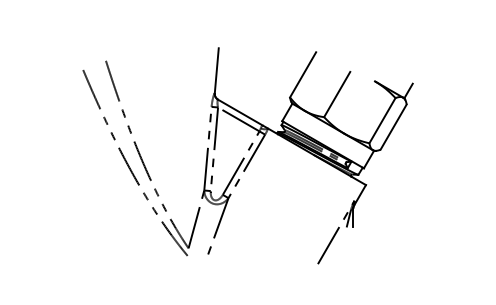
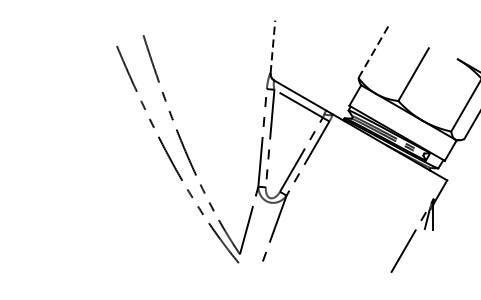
line: (216, 70) -> (272, 46), solid -> dashed
line: (303, 74) -> (374, 51), solid -> dashed

